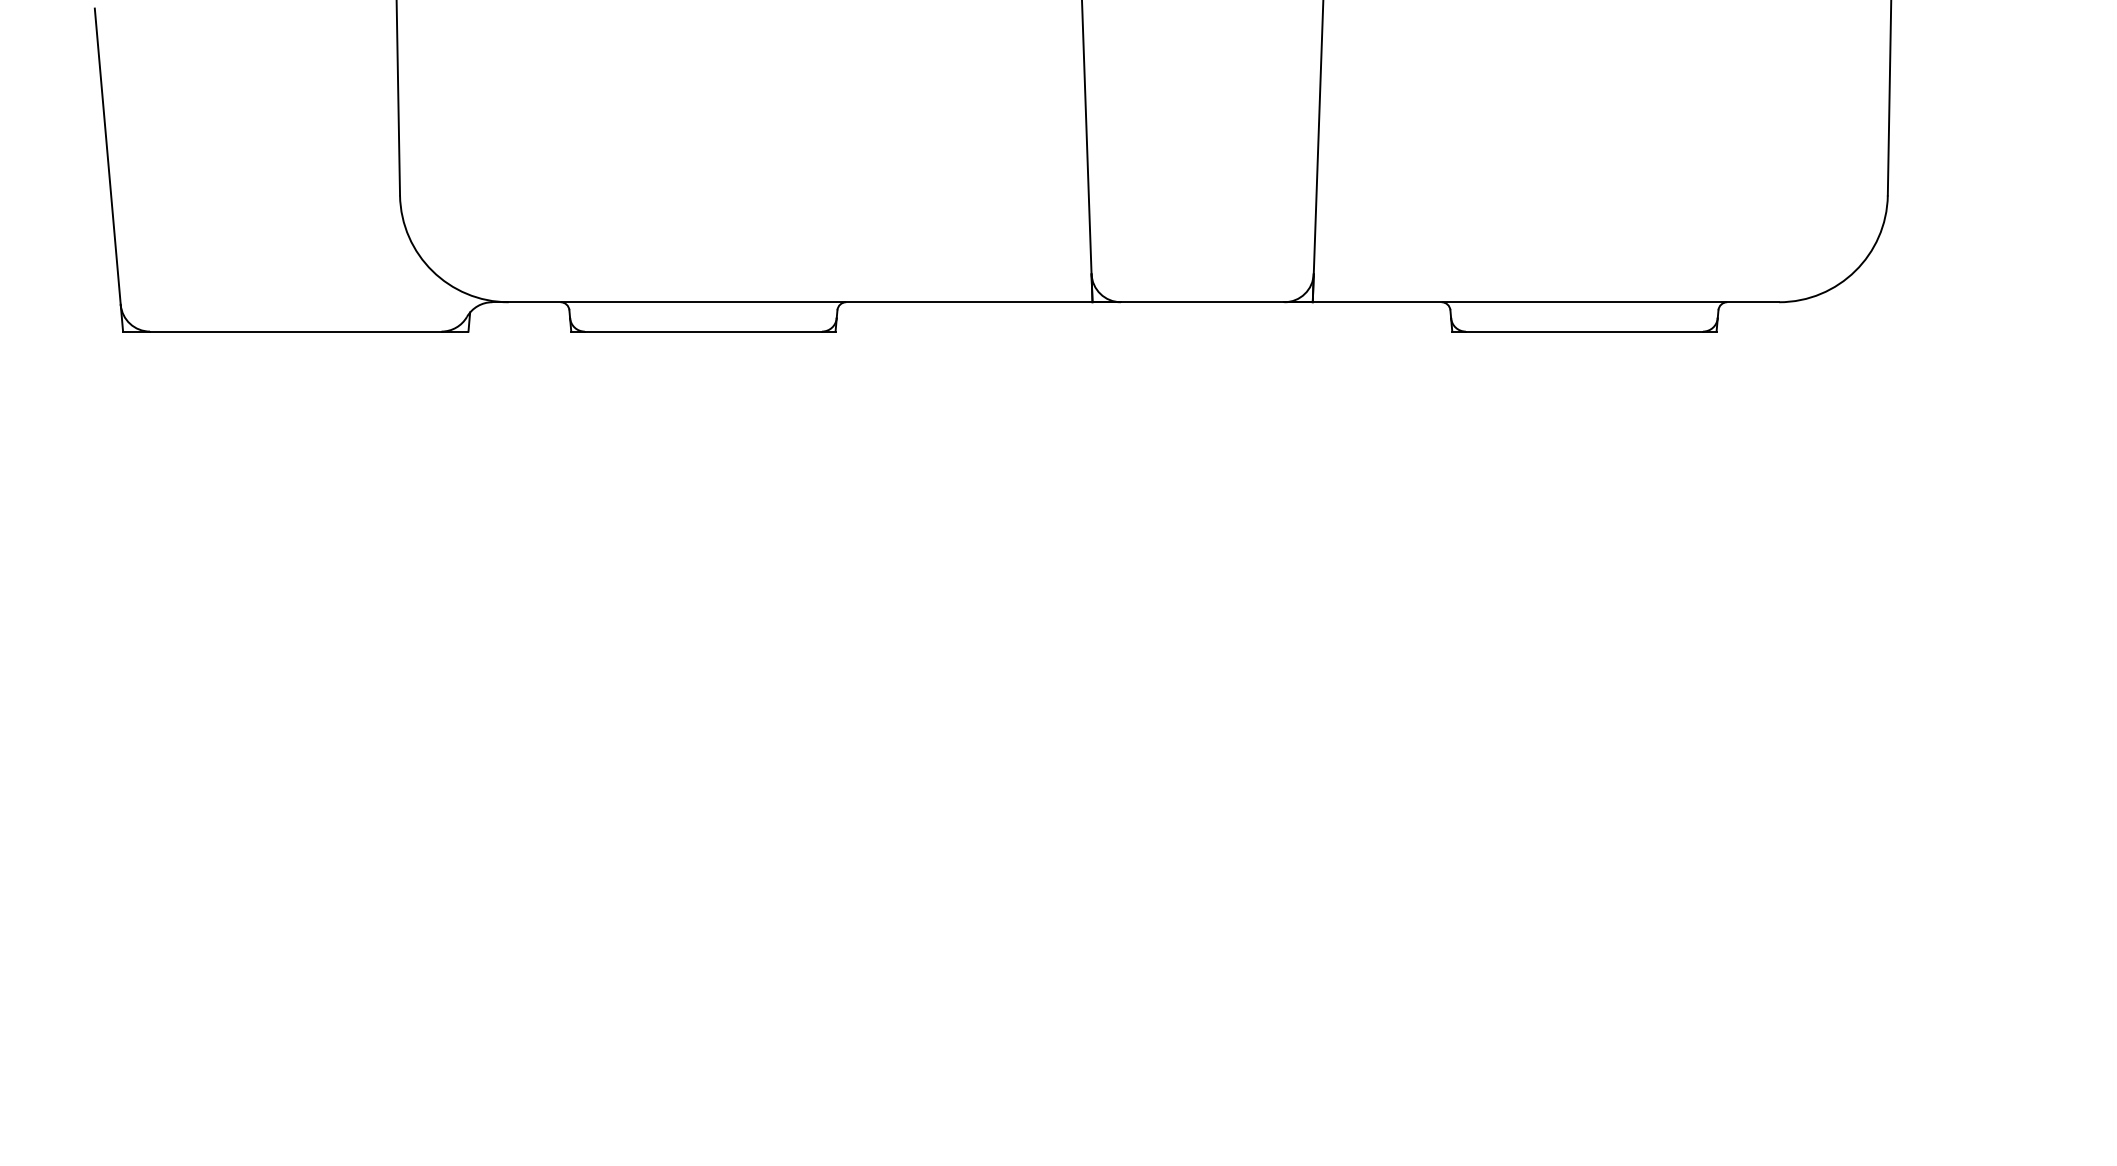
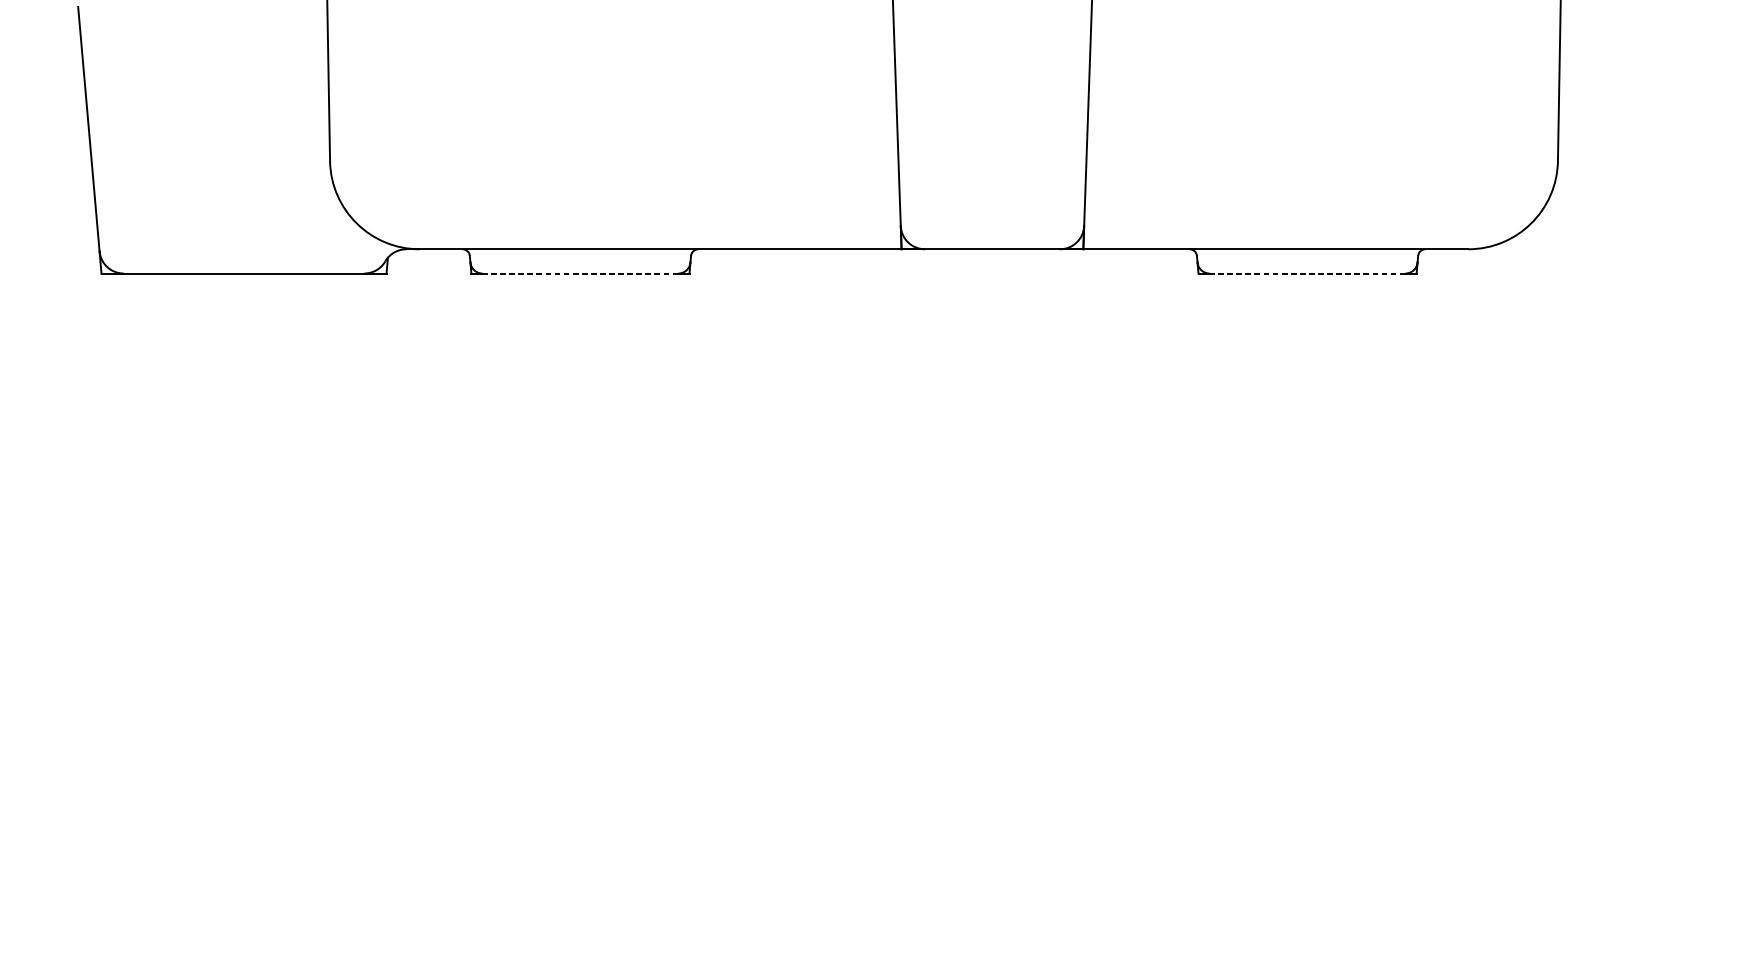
line: (703, 331) -> (580, 273), solid -> dashed
line: (1584, 331) -> (1307, 273), solid -> dashed

